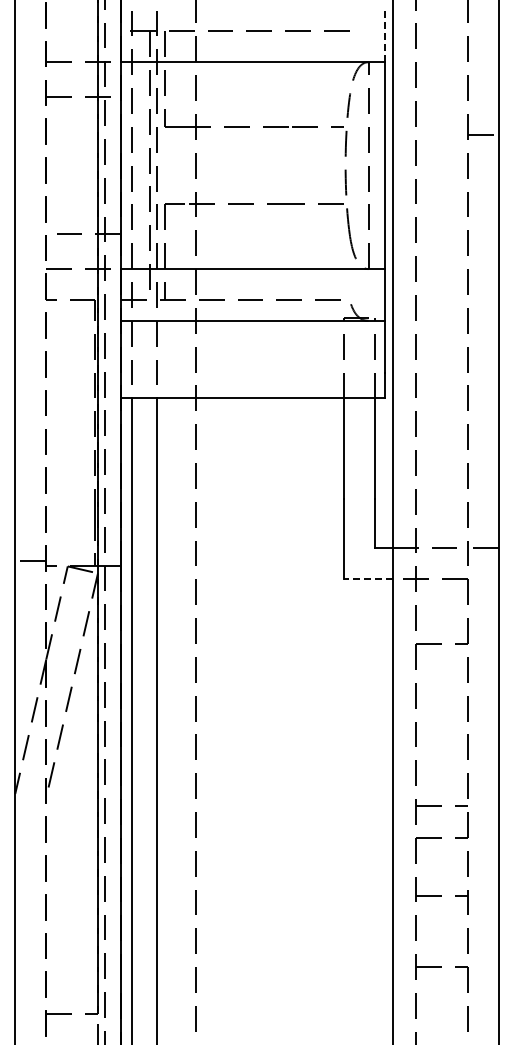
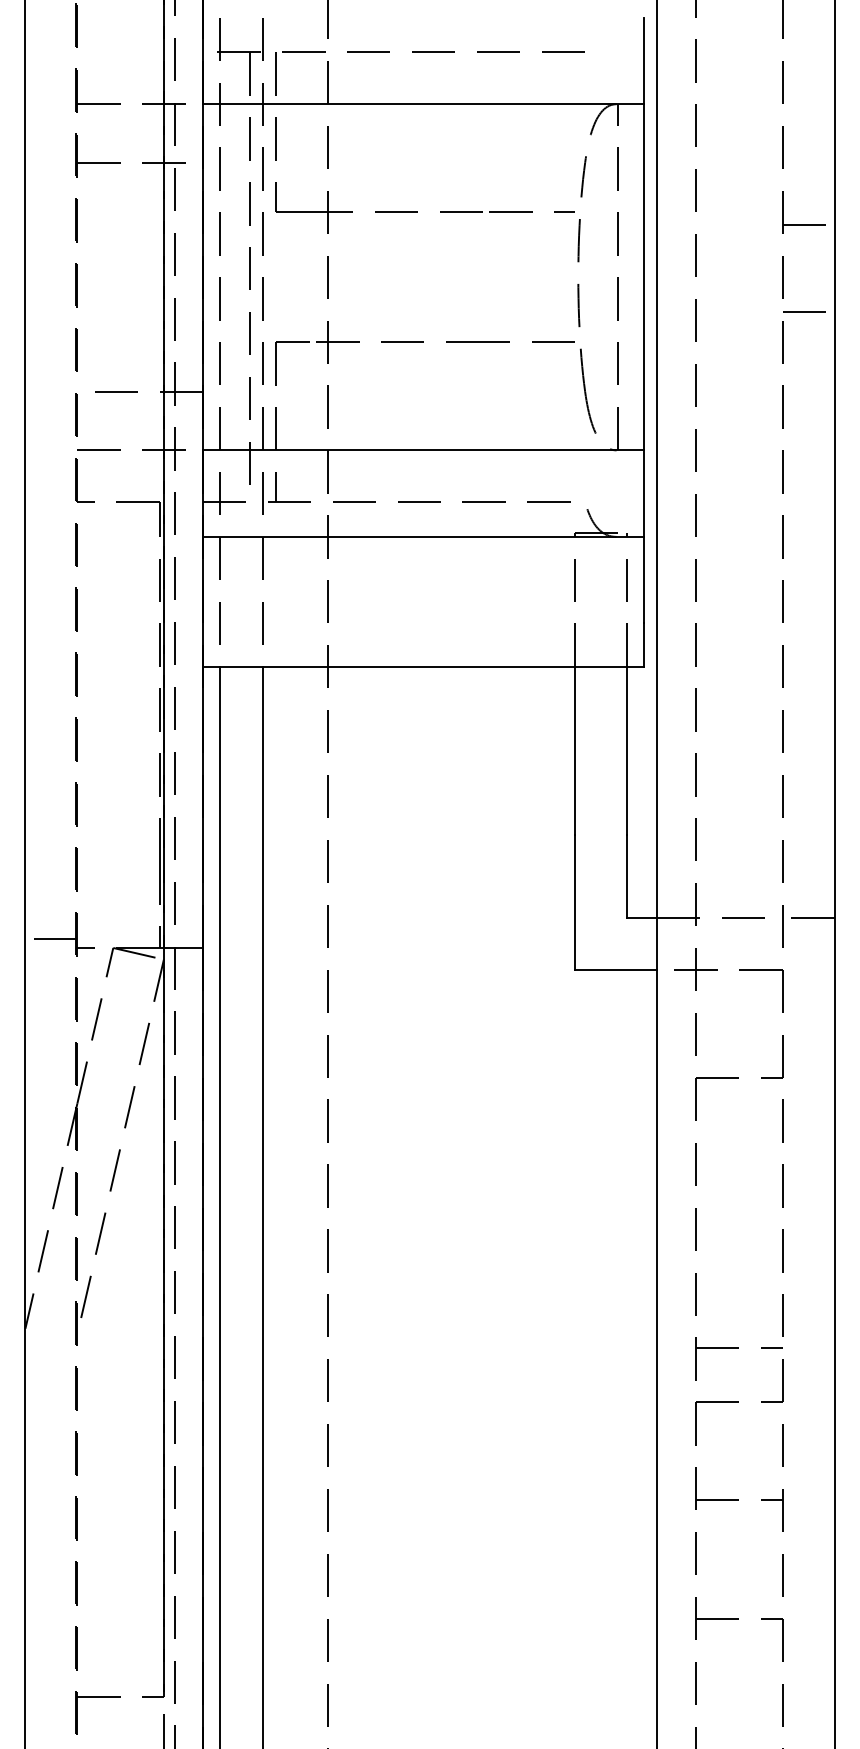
line: (384, 36) -> (643, 61), dashed -> solid
line: (482, 186) -> (807, 312), added
line: (368, 579) -> (616, 969), dashed -> solid

